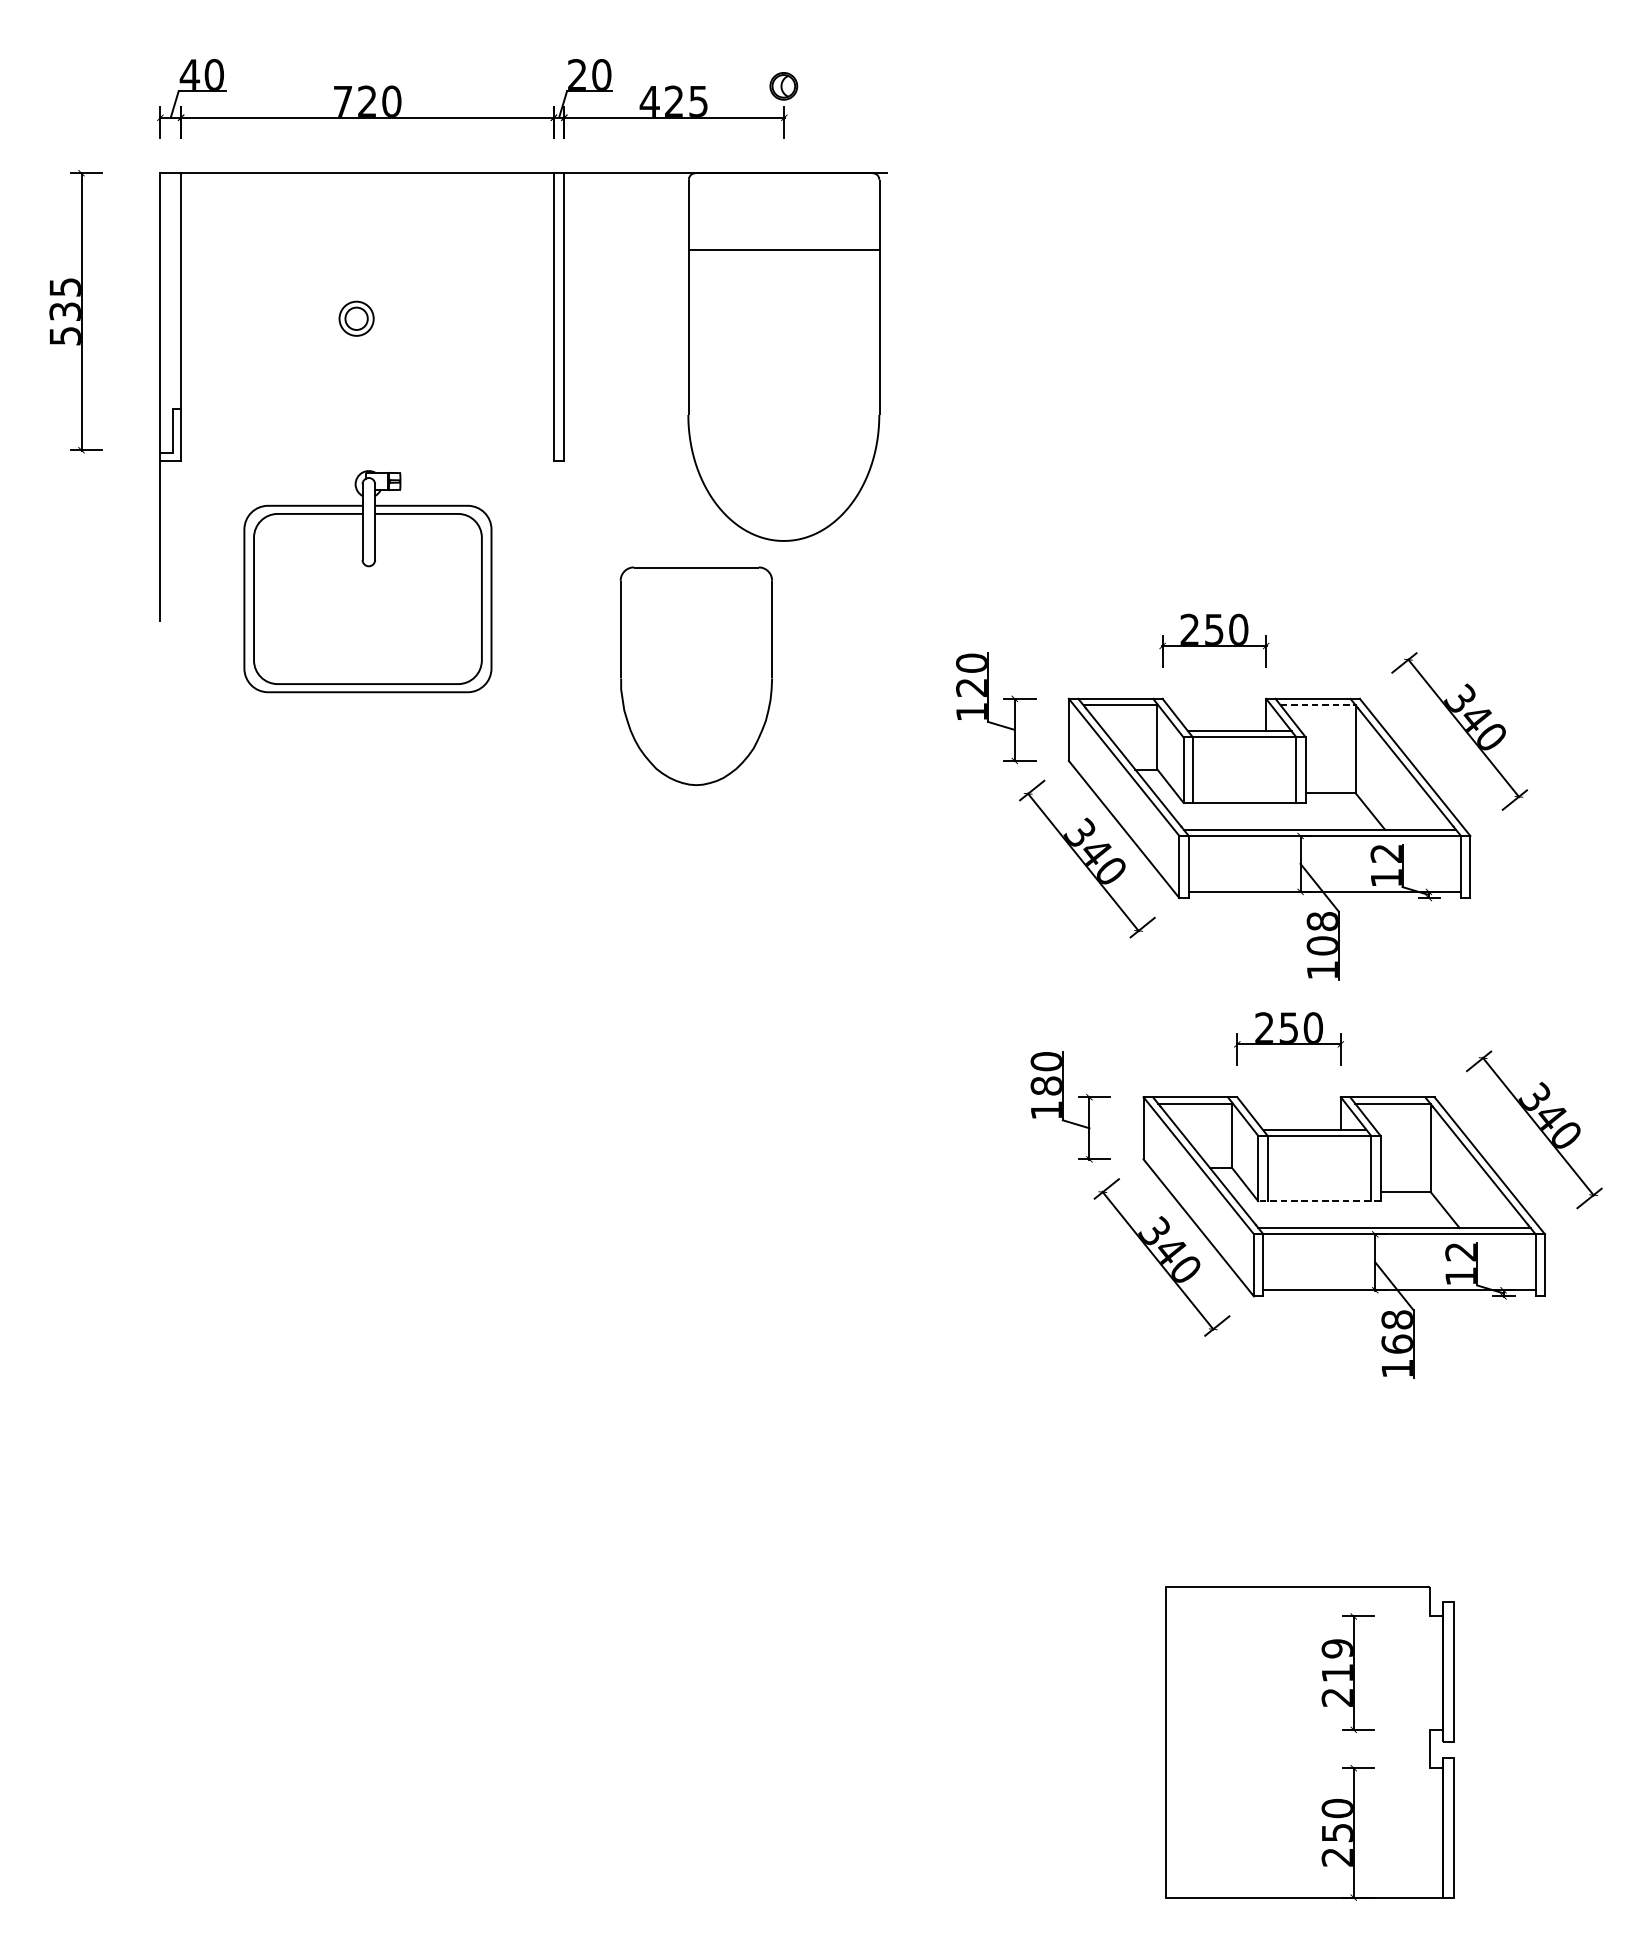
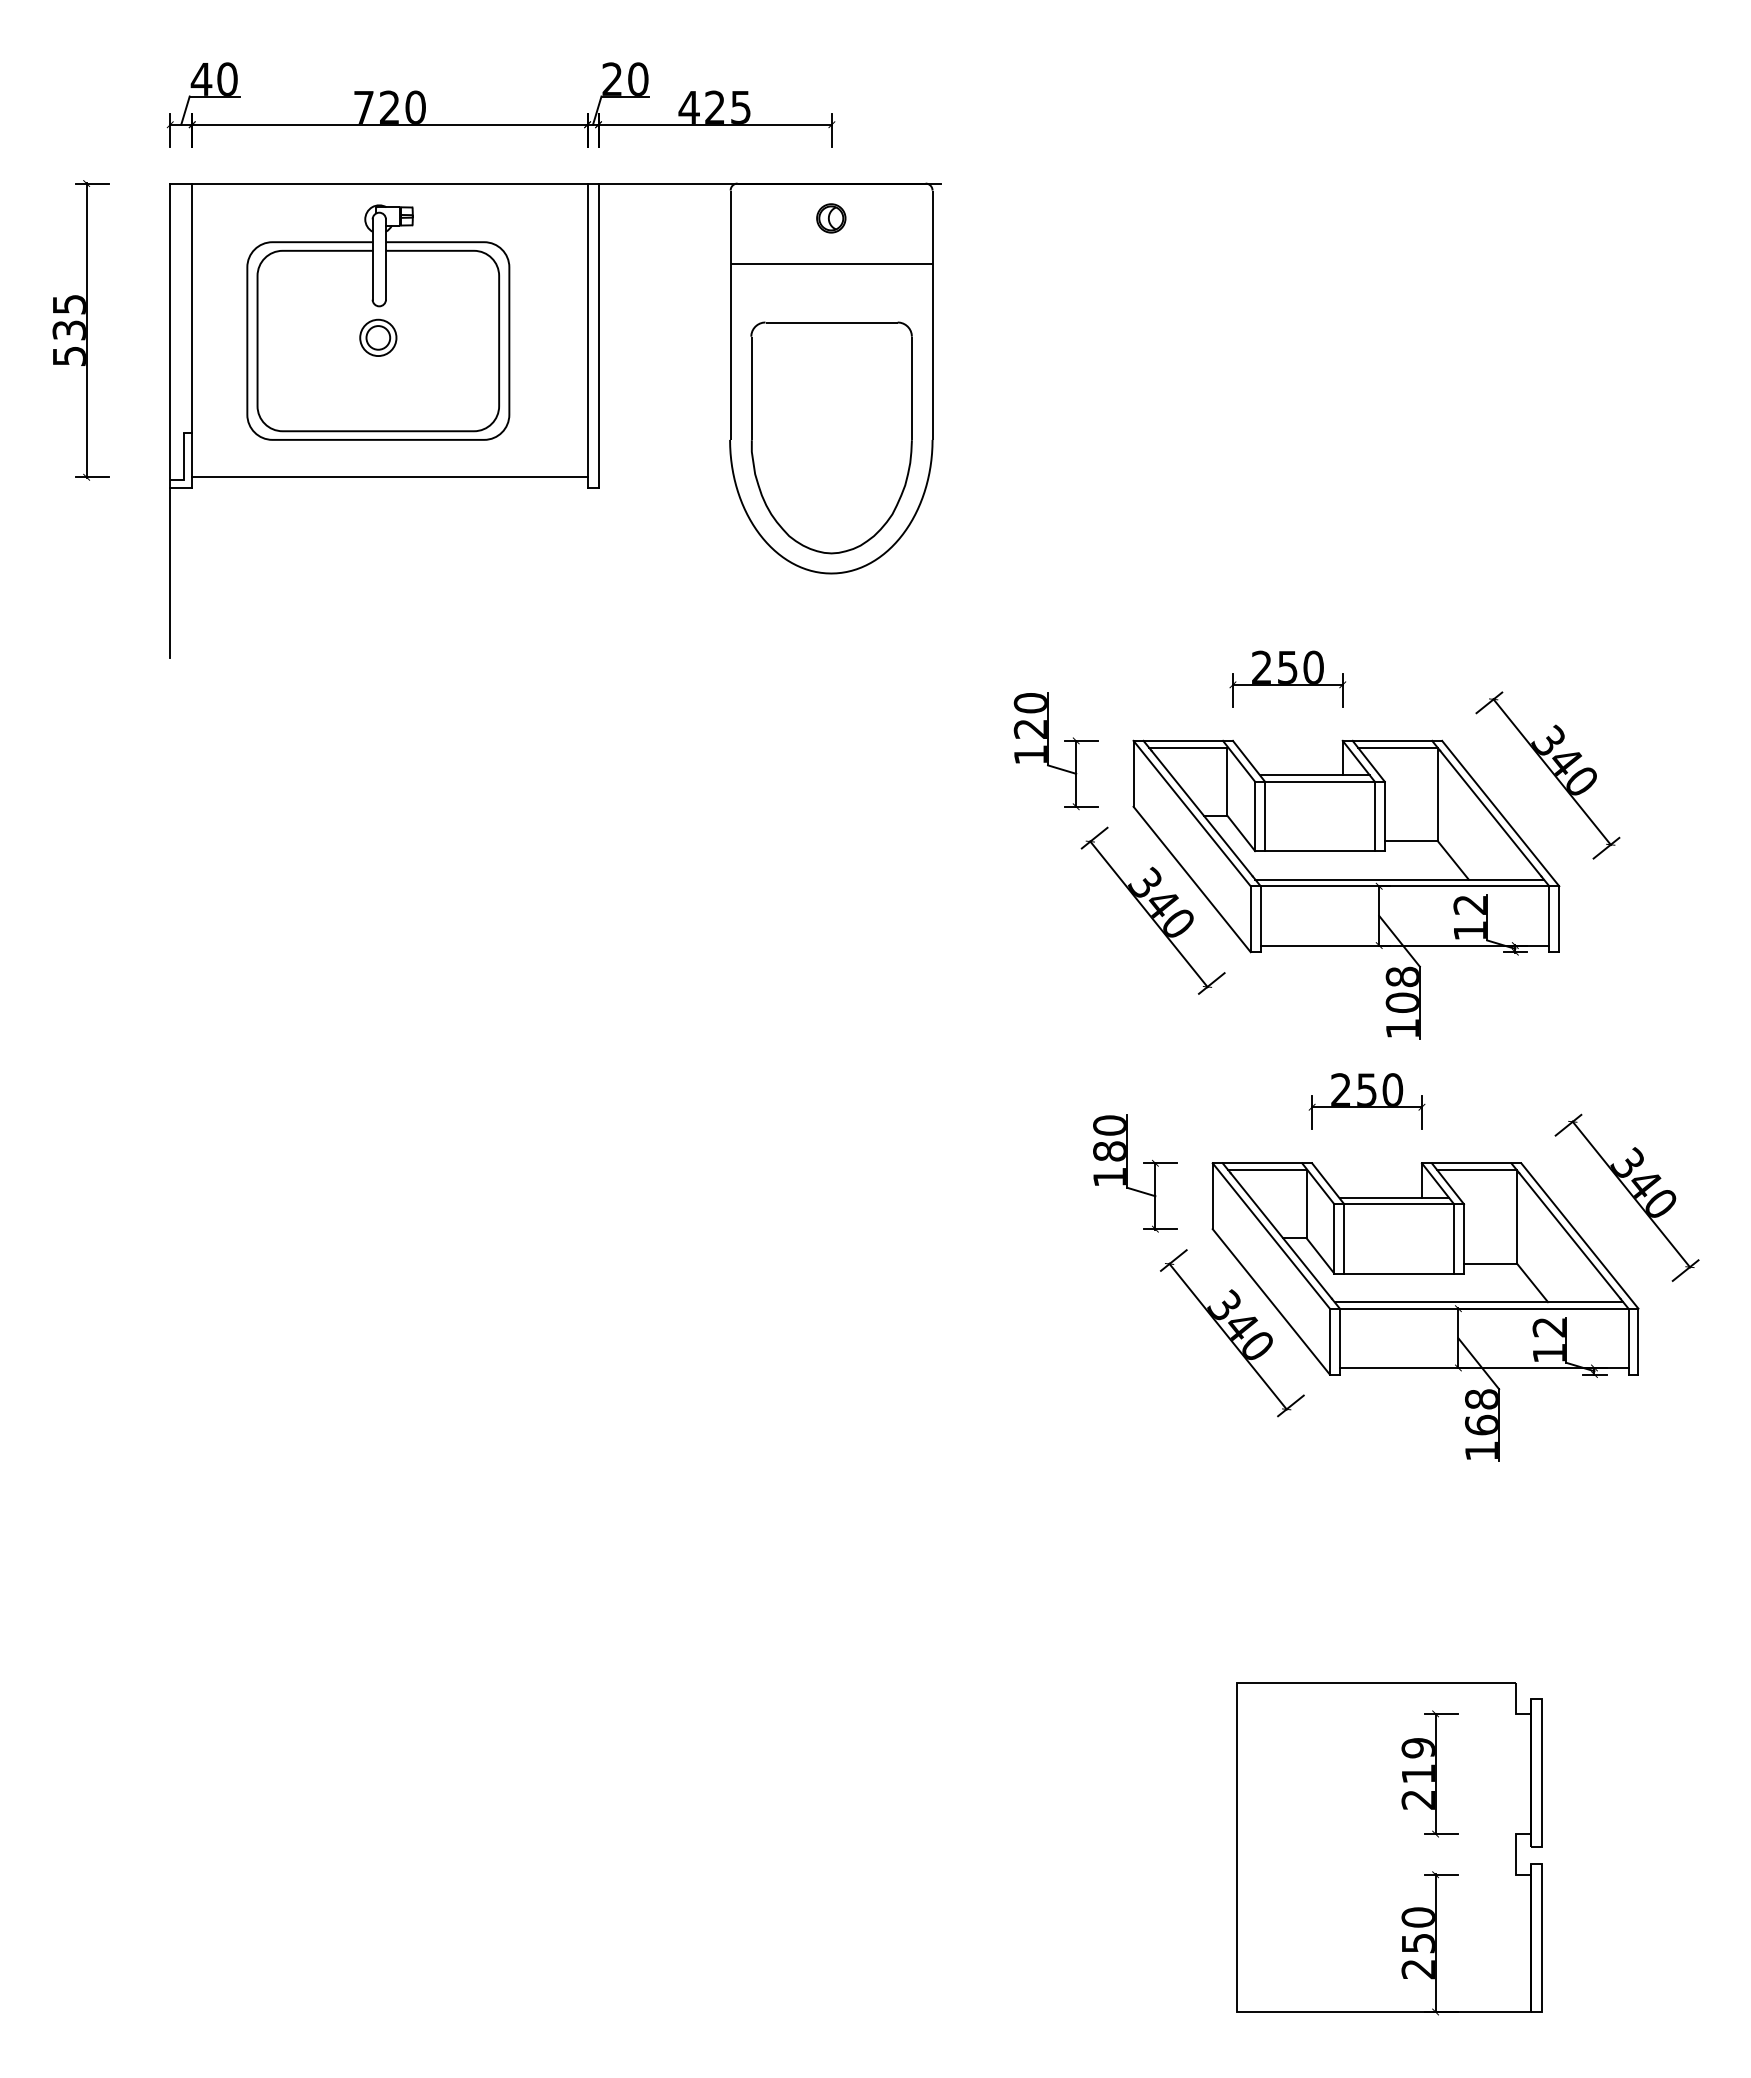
part: (784, 86) -> (831, 218), moved
line: (367, 450) -> (389, 477), added
part: (368, 581) -> (378, 322), moved
part: (696, 675) -> (831, 437), moved
line: (1318, 705) -> (1398, 747), dashed -> solid
line: (1319, 1201) -> (1399, 1273), dashed -> solid

